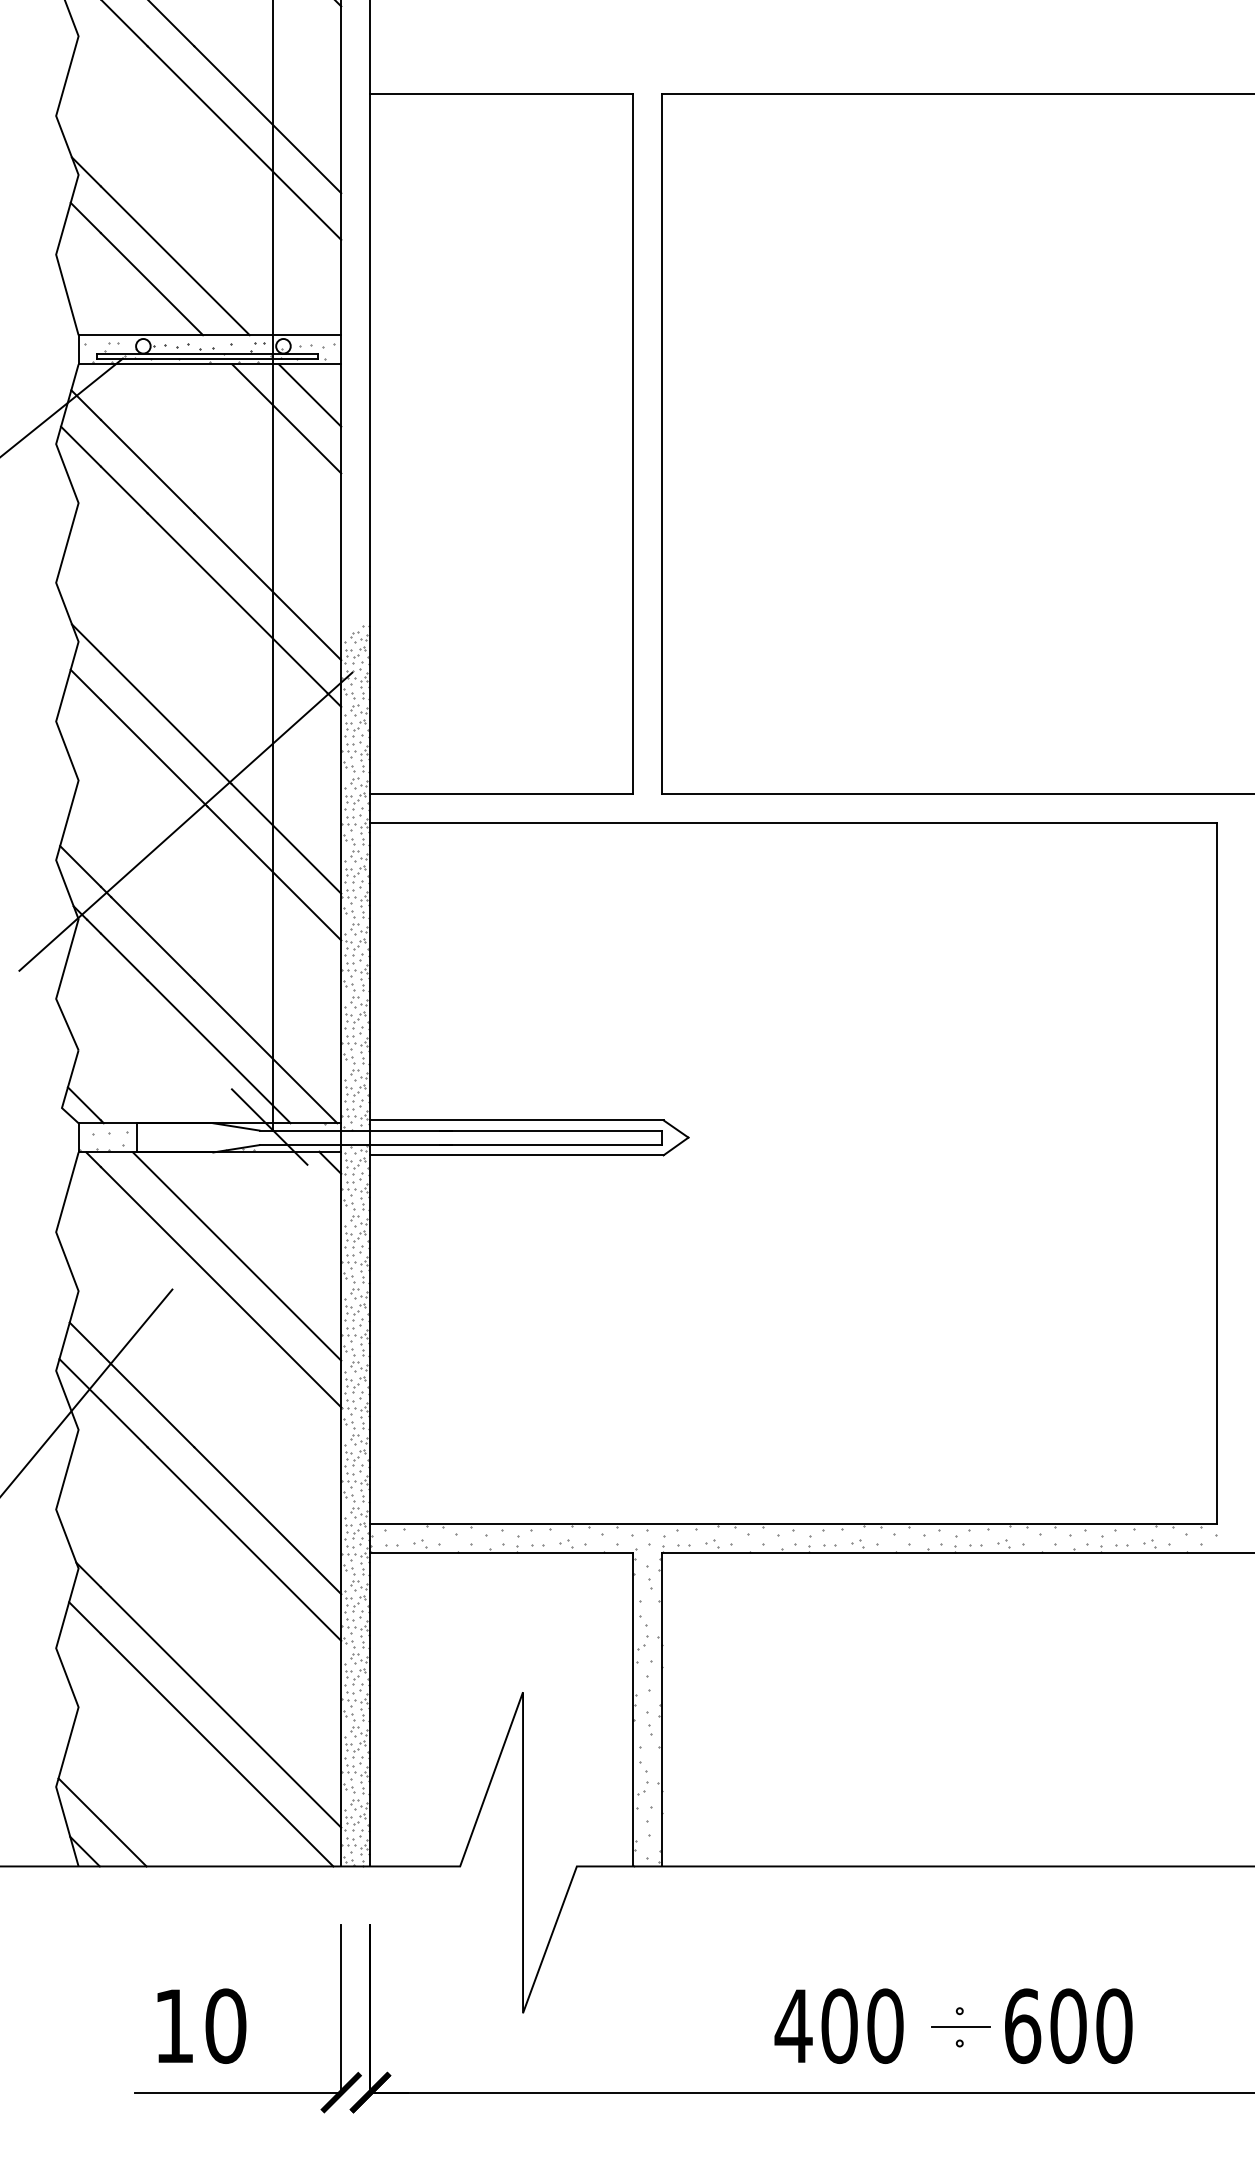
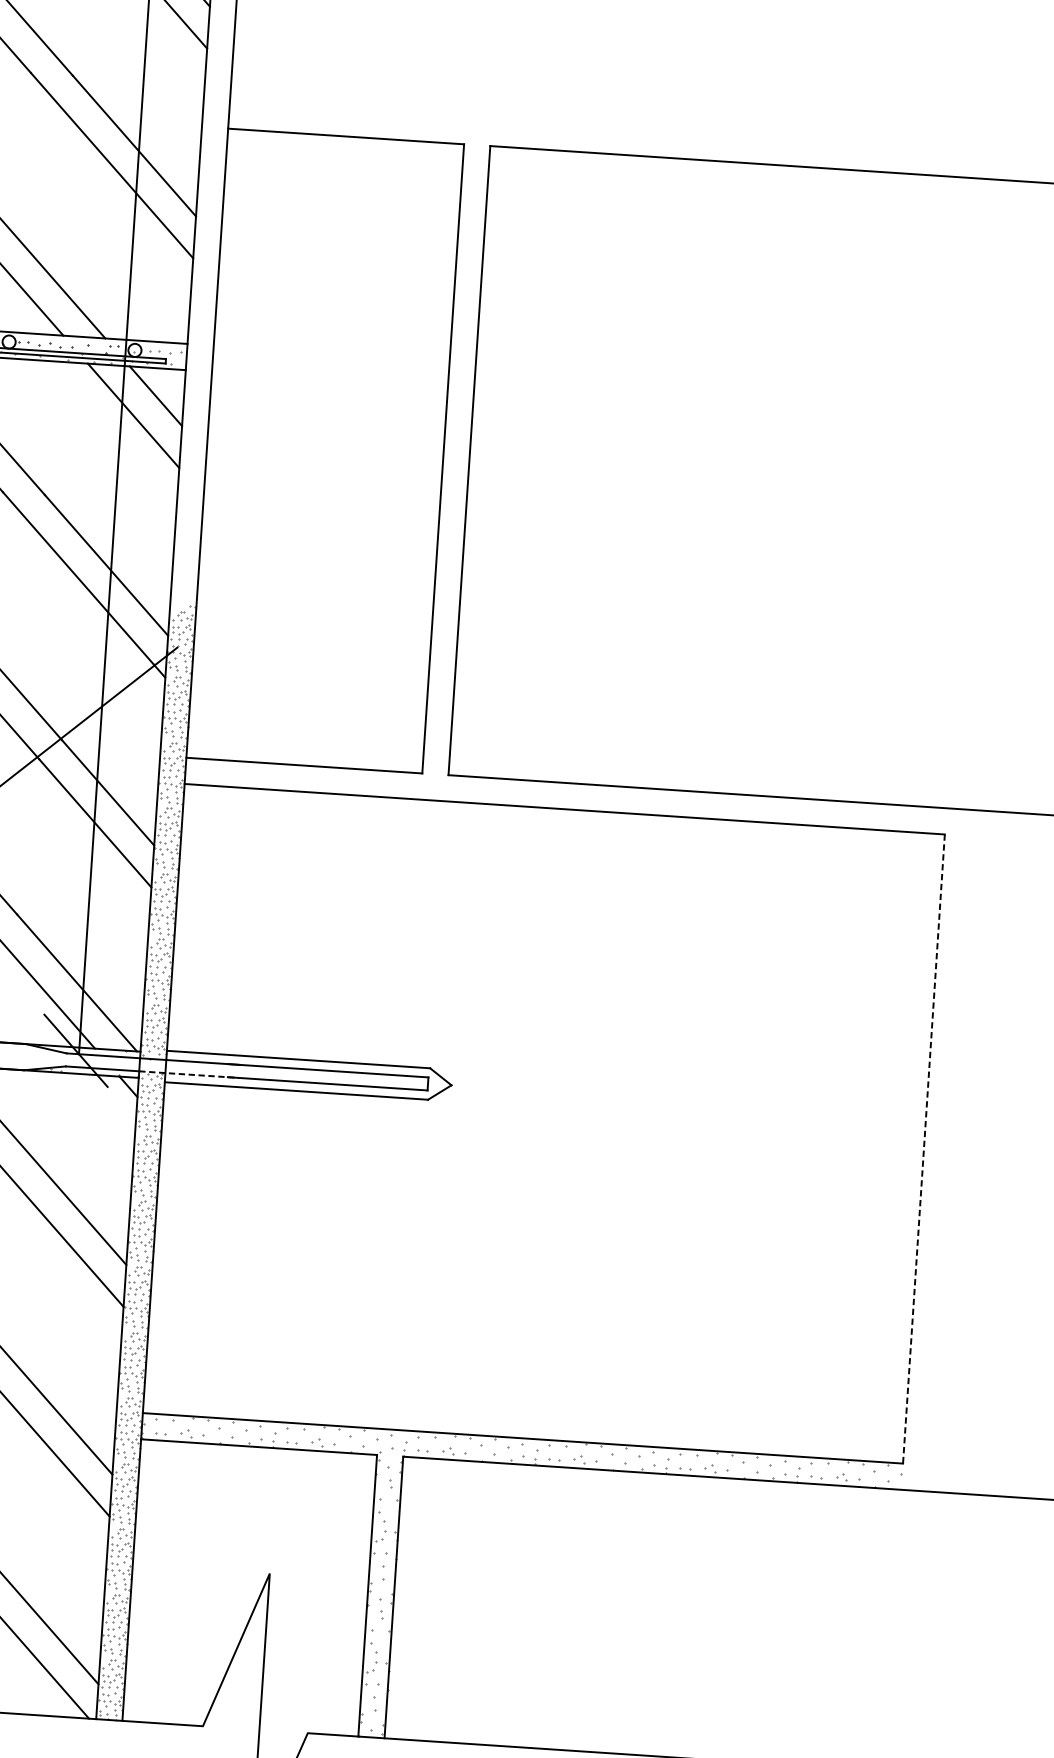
line: (397, 1145) -> (189, 1075), solid -> dashed
line: (1216, 1174) -> (923, 1149), solid -> dashed

